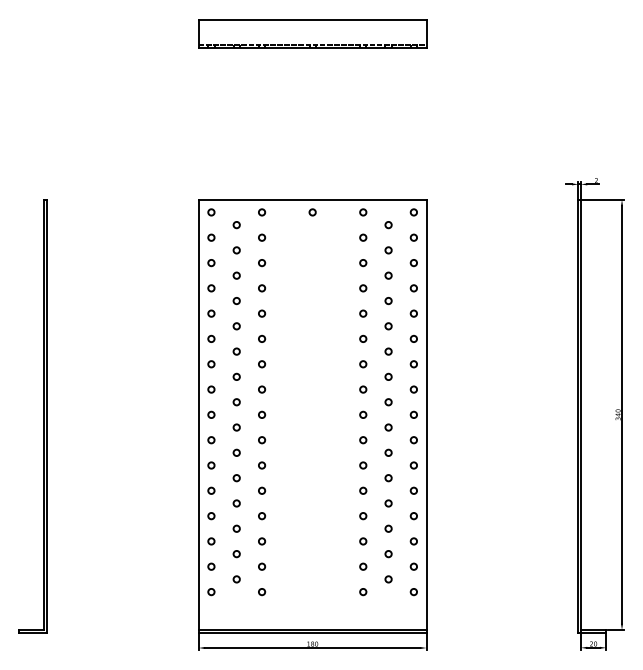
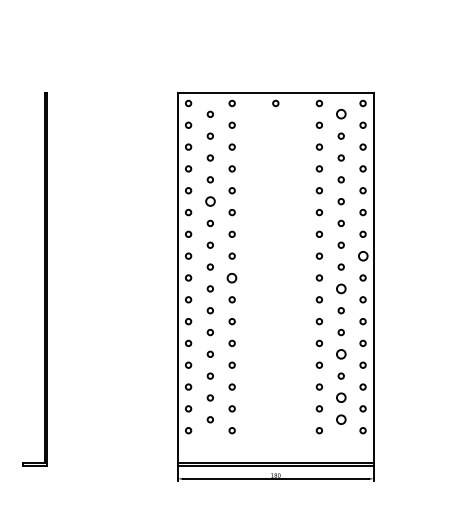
circle: (388, 225) -> (341, 114), size x1.6
circle: (236, 326) -> (210, 201), size x1.6
circle: (413, 389) -> (362, 256), size x1.6
circle: (262, 414) -> (232, 277), size x1.6
circle: (388, 427) -> (341, 288), size x1.6
circle: (388, 503) -> (341, 354), size x1.6
circle: (388, 554) -> (341, 398), size x1.6
circle: (388, 579) -> (341, 419), size x1.6

